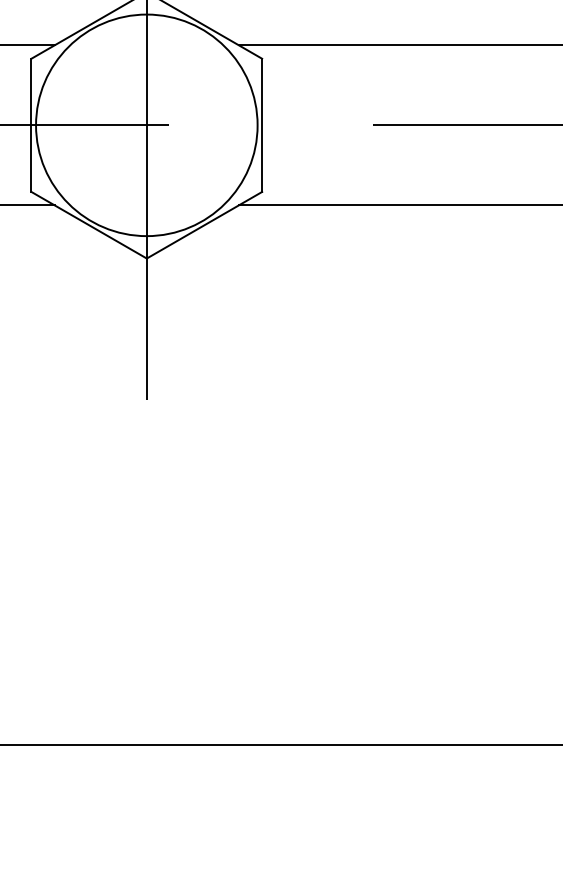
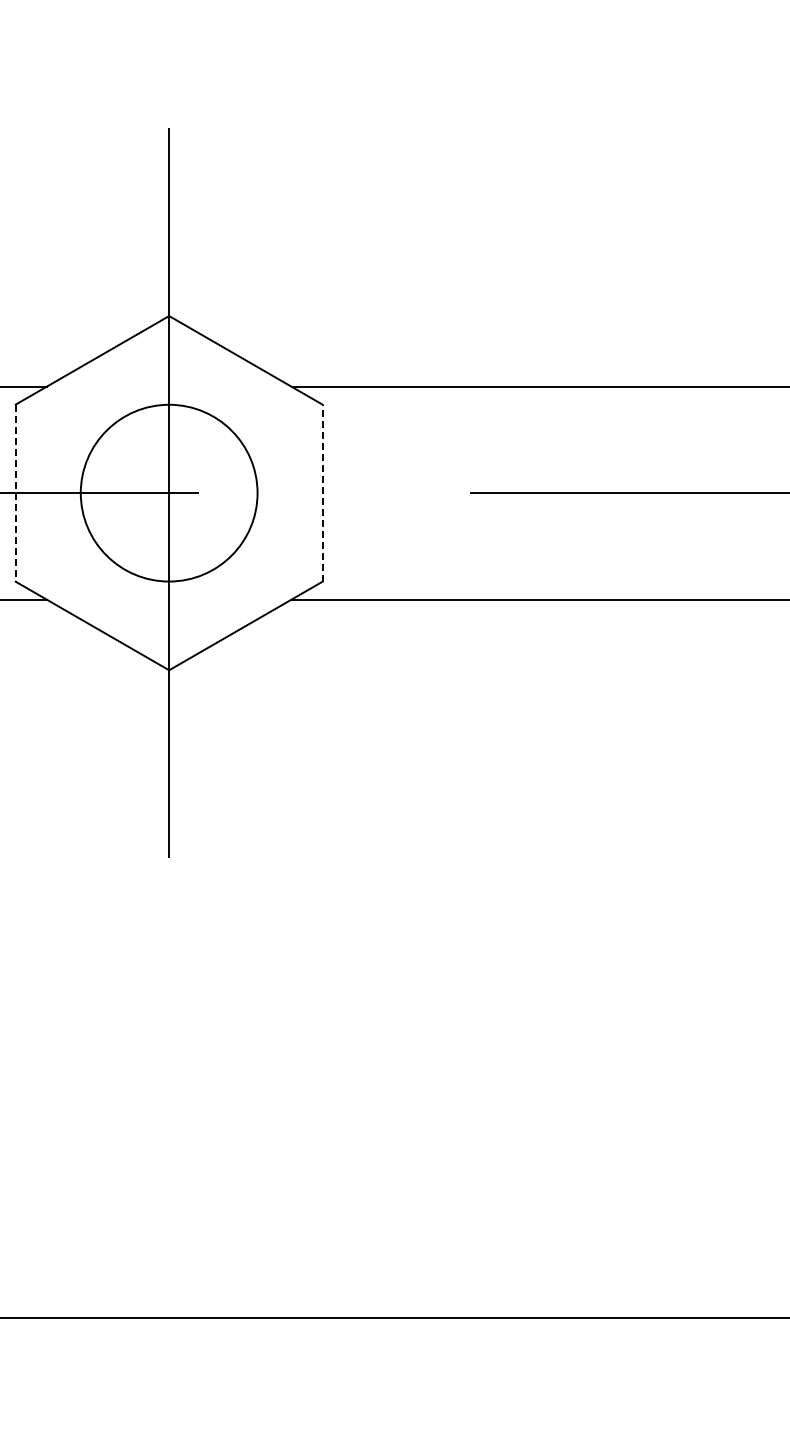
circle: (146, 124) -> (168, 492), size x0.6
line: (31, 125) -> (15, 493), solid -> dashed
line: (262, 125) -> (322, 493), solid -> dashed

